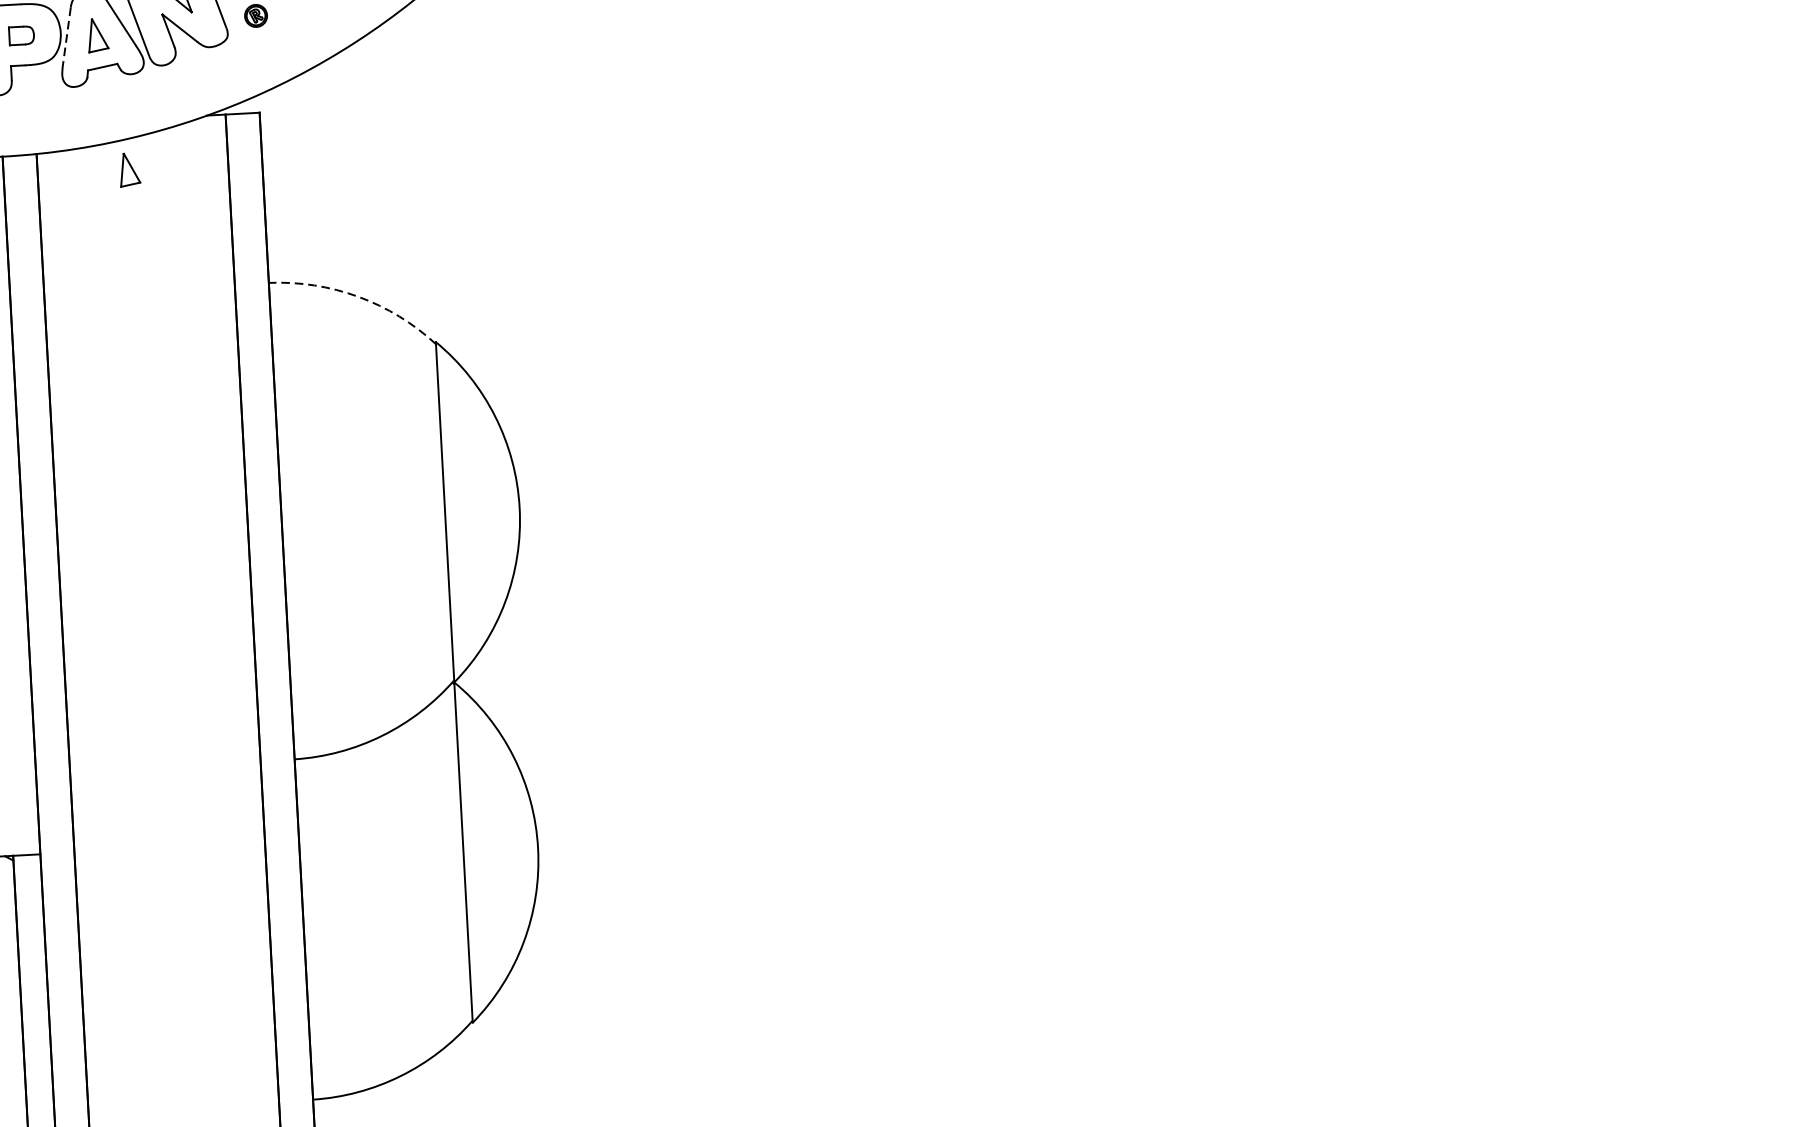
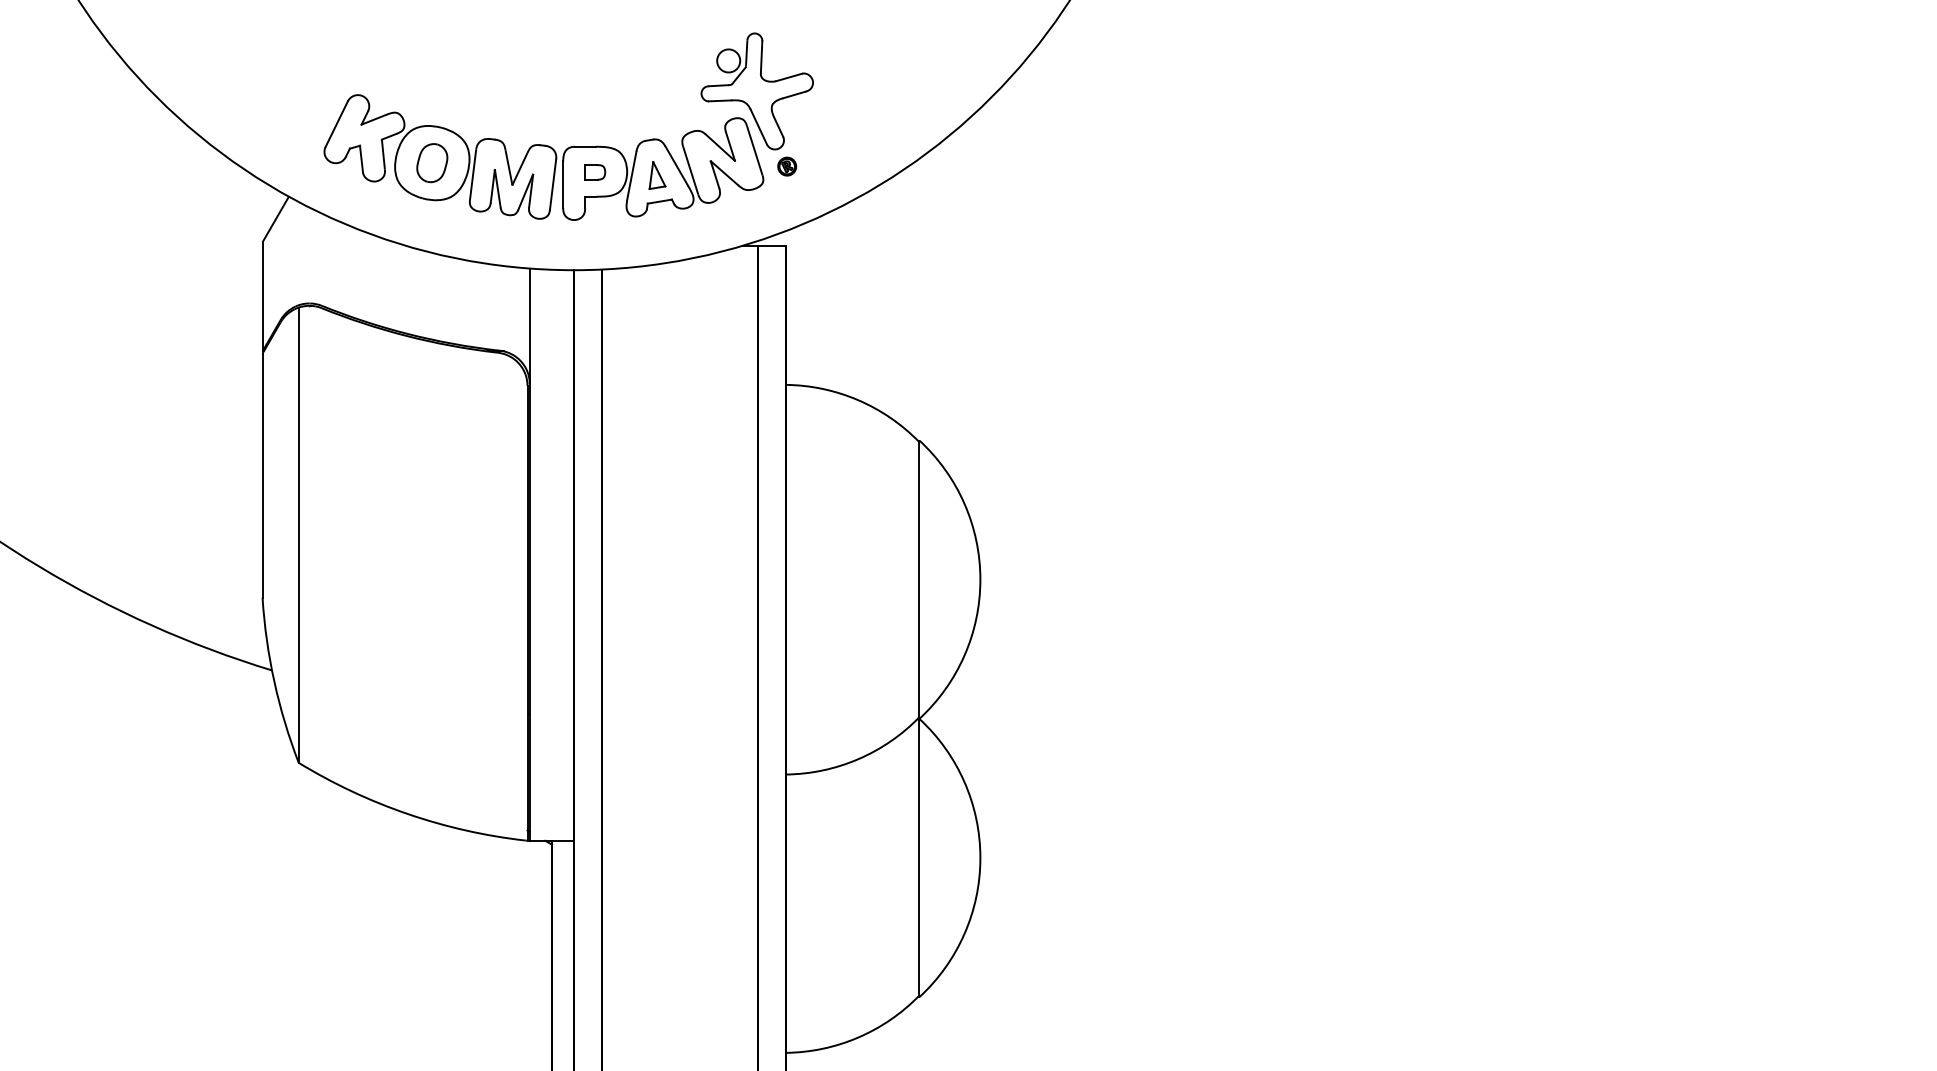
line: (67, 34) -> (632, 173), dashed -> solid
part: (129, 169) -> (677, 286), removed
arc: (358, 297) -> (858, 400), dashed -> solid

